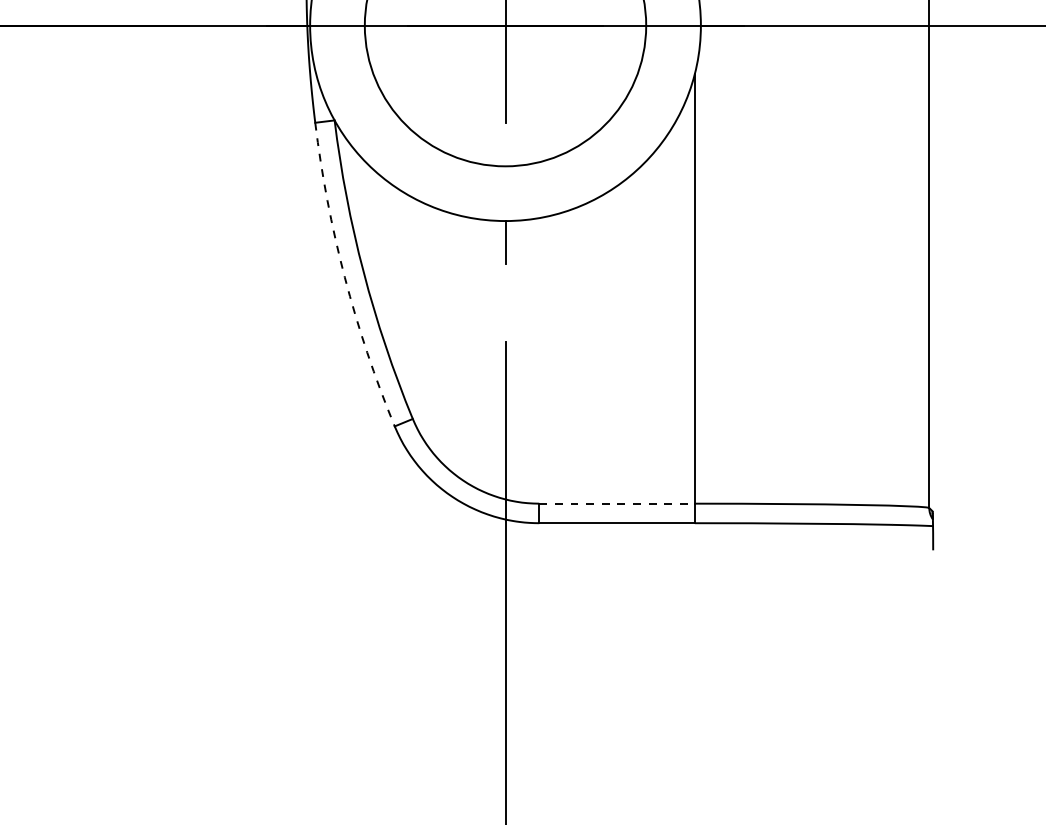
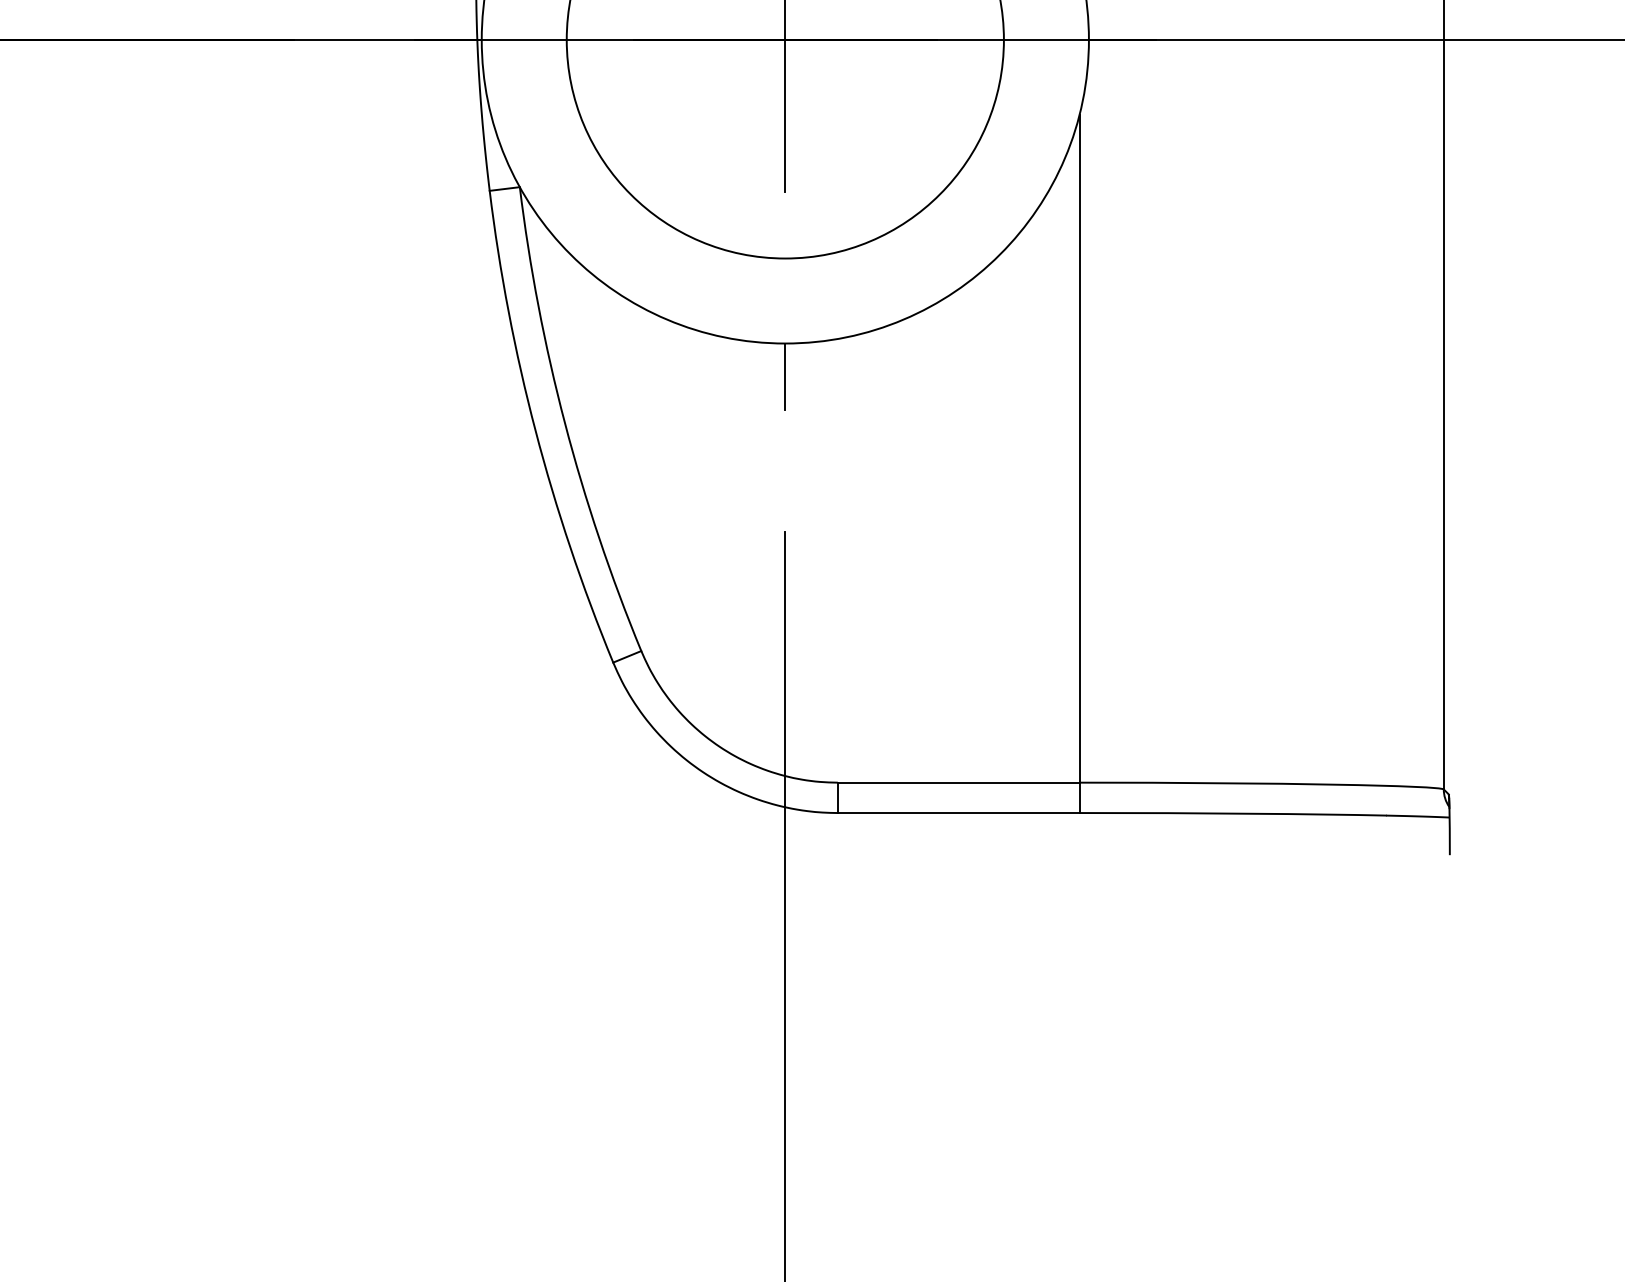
arc: (344, 277) -> (535, 431), dashed -> solid
line: (617, 503) -> (959, 782), dashed -> solid

